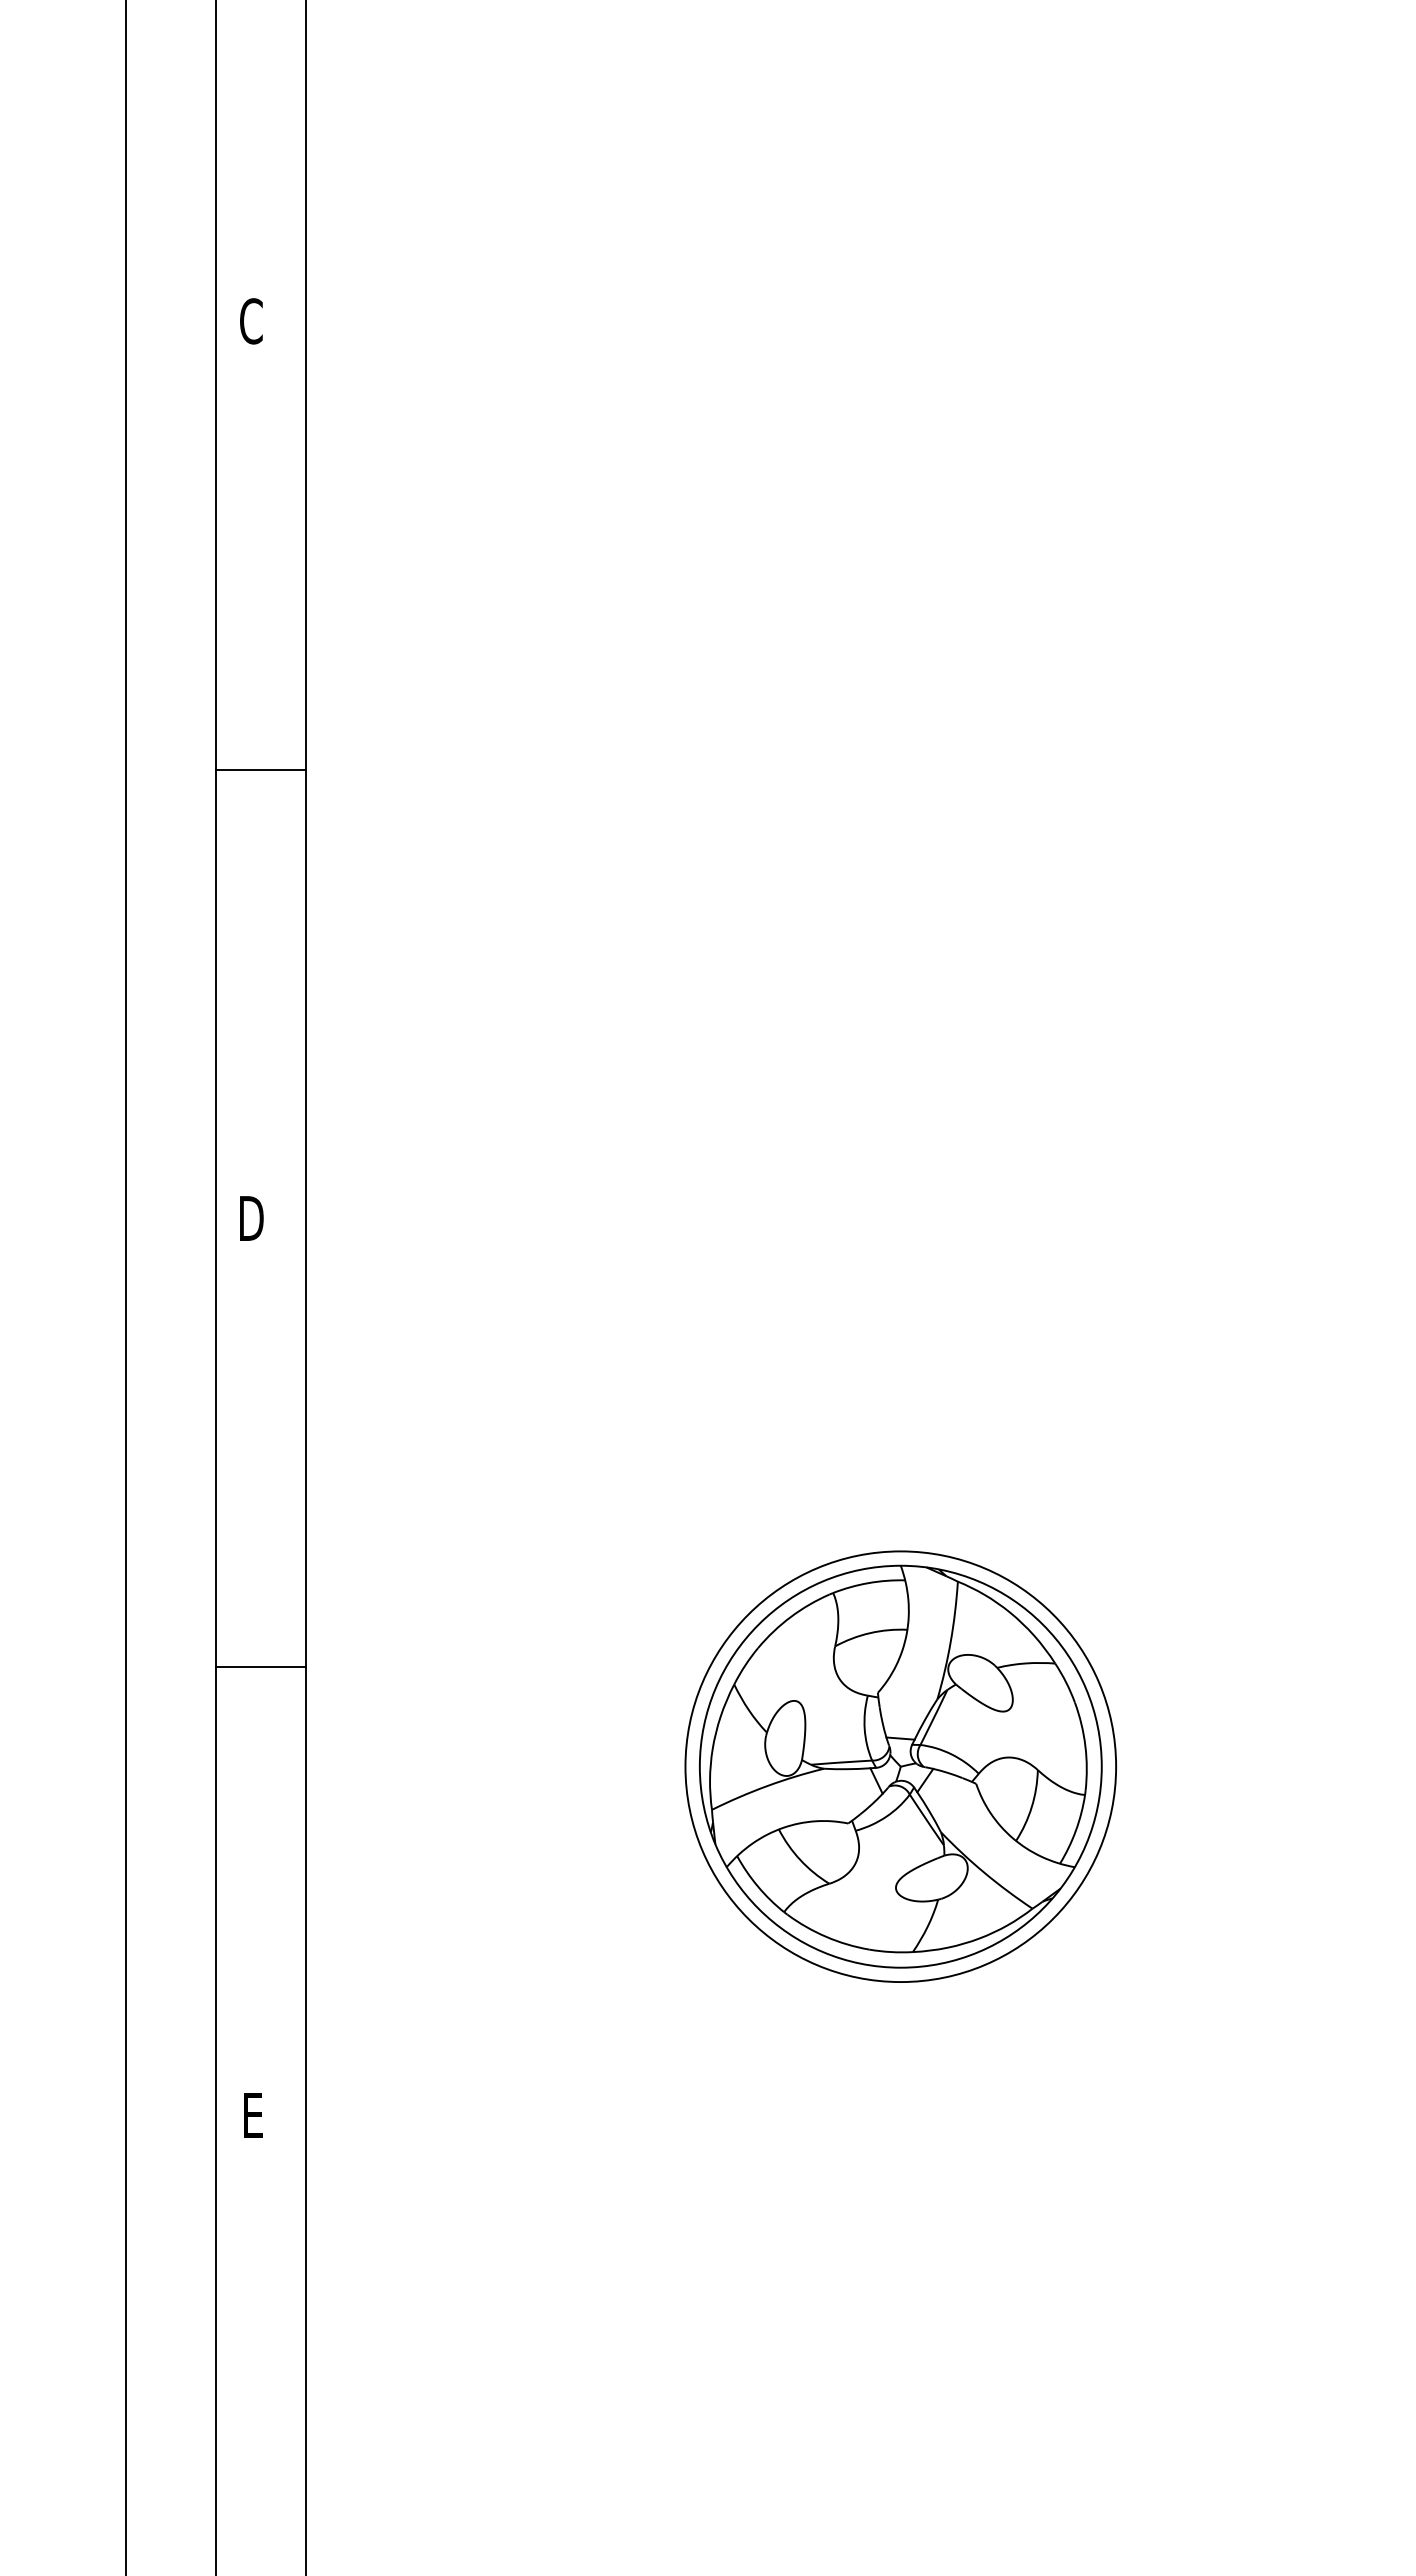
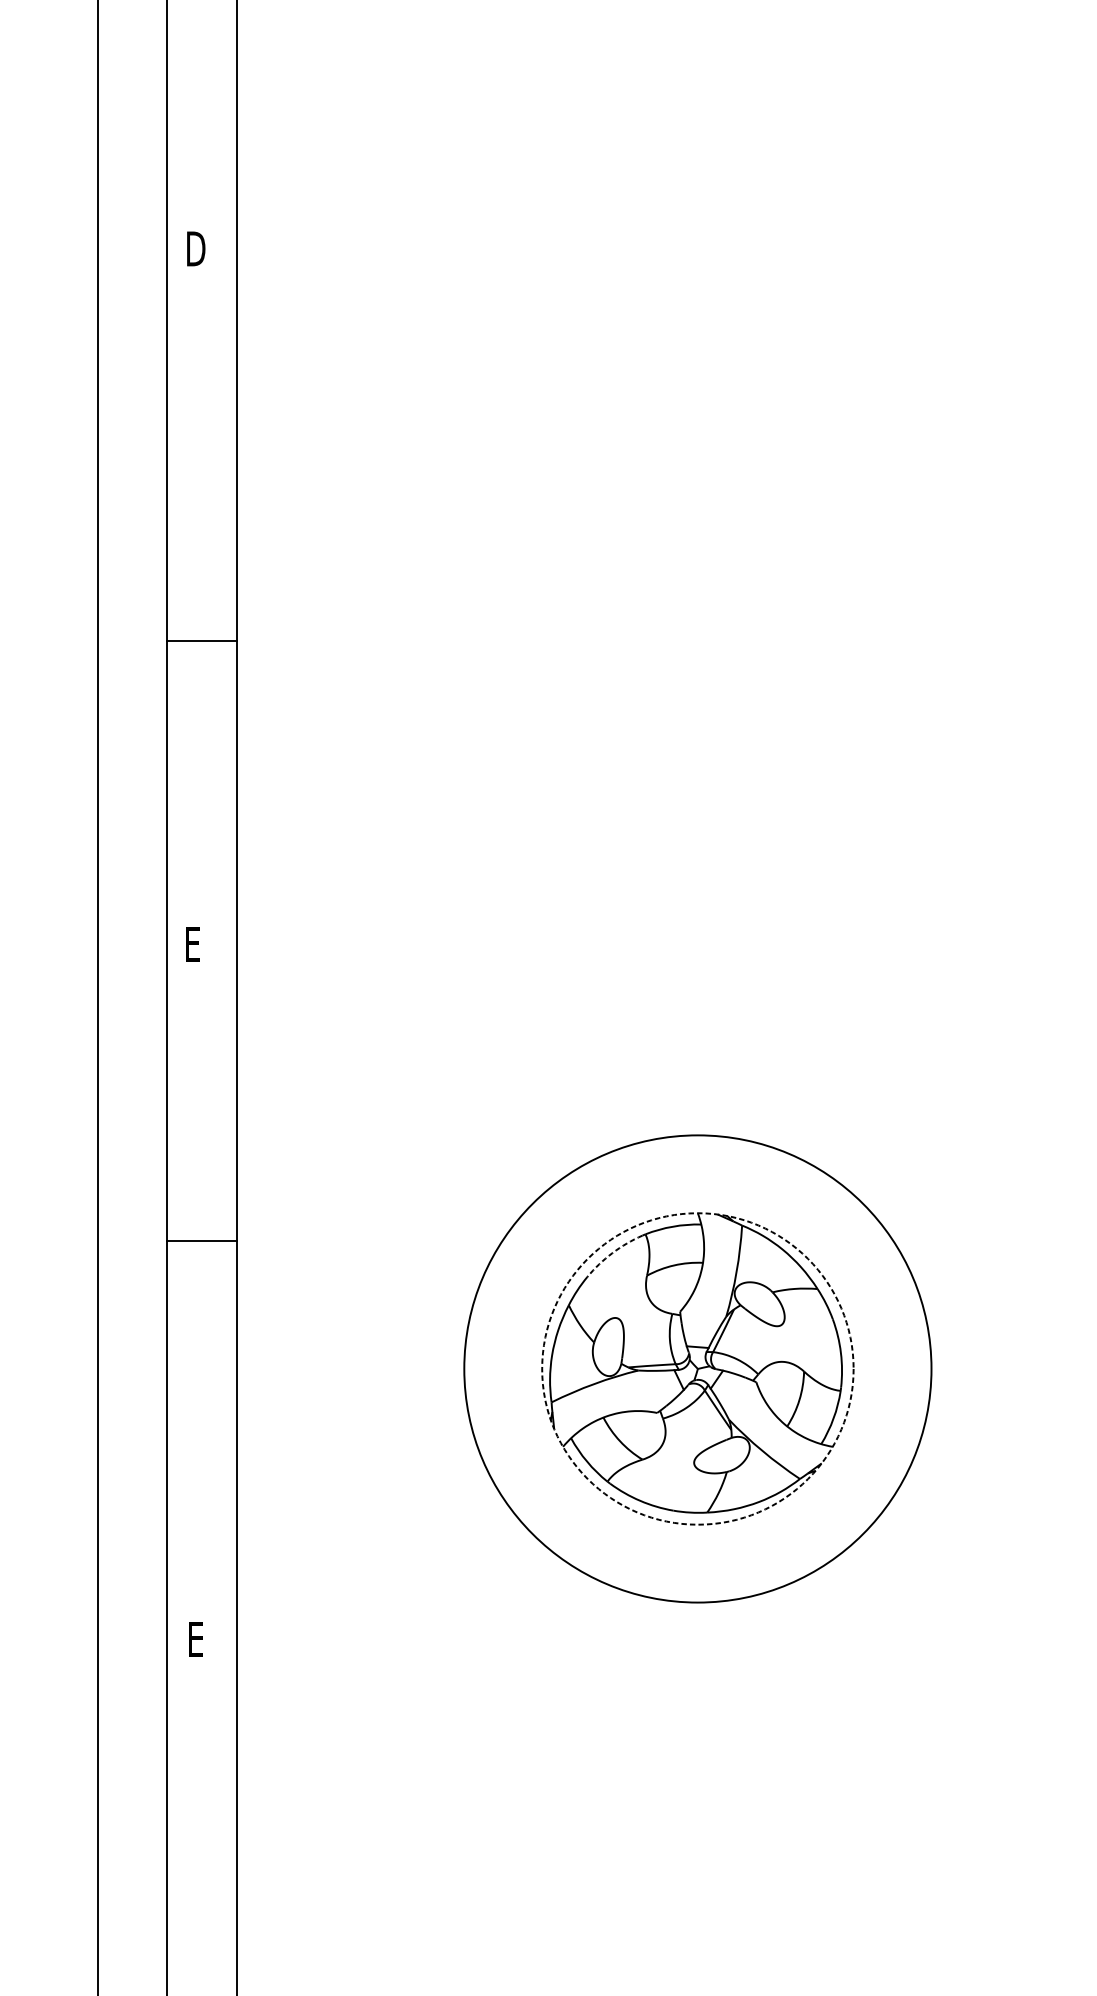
text: (252, 321) -> (195, 249), C -> D
line: (260, 769) -> (201, 640), moved
text: (251, 1218) -> (194, 944), D -> E
arc: (790, 1617) -> (612, 1253), solid -> dashed
line: (260, 1667) -> (201, 1240), moved
circle: (900, 1766) -> (697, 1368), size x1.4
circle: (900, 1766) -> (697, 1368), solid -> dashed

